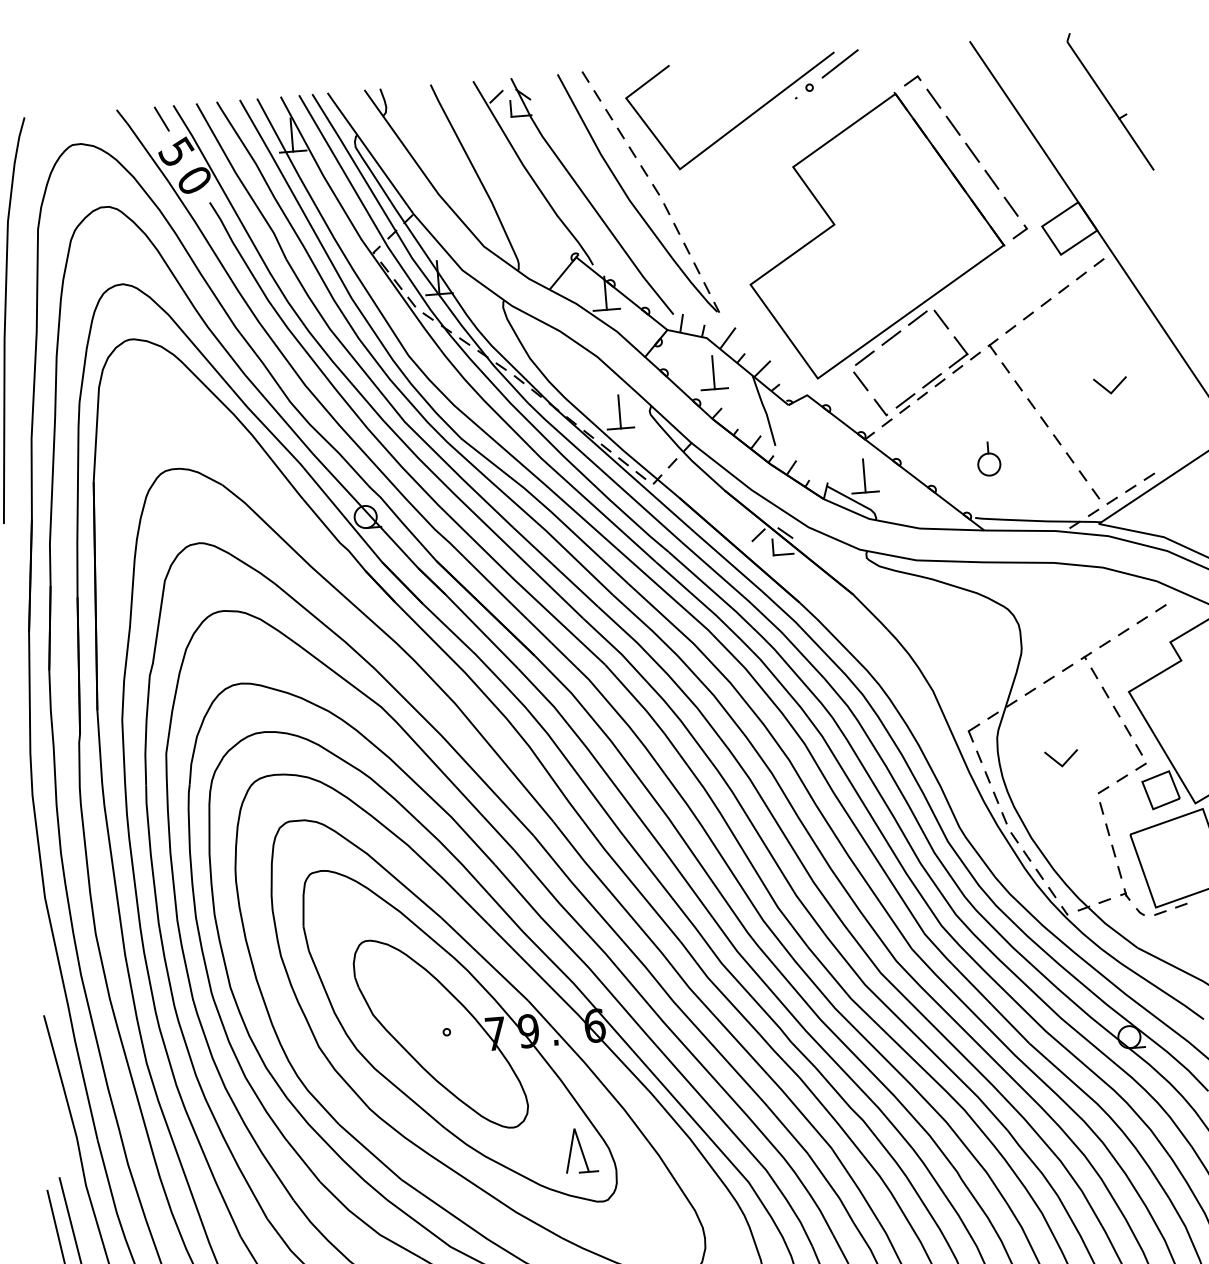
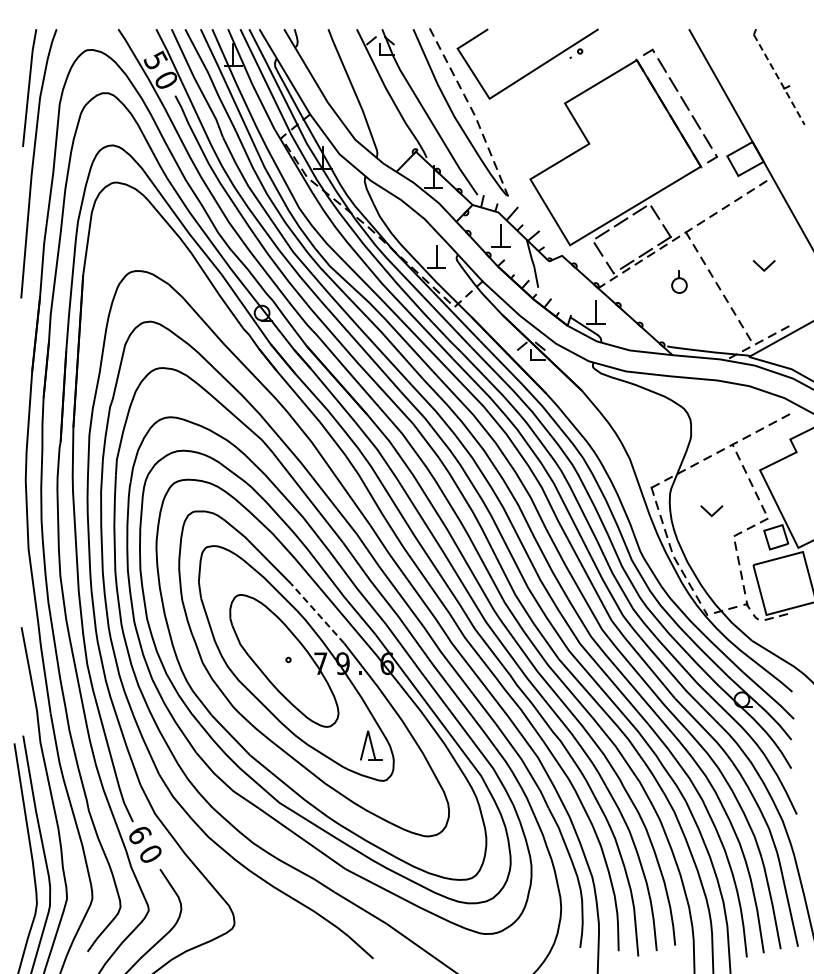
line: (839, 64) -> (601, 37), removed
line: (1111, 107) -> (779, 80), solid -> dashed
line: (161, 118) -> (147, 37), removed
part: (988, 458) -> (679, 281), moved
line: (484, 959) -> (317, 613), solid -> dashed

